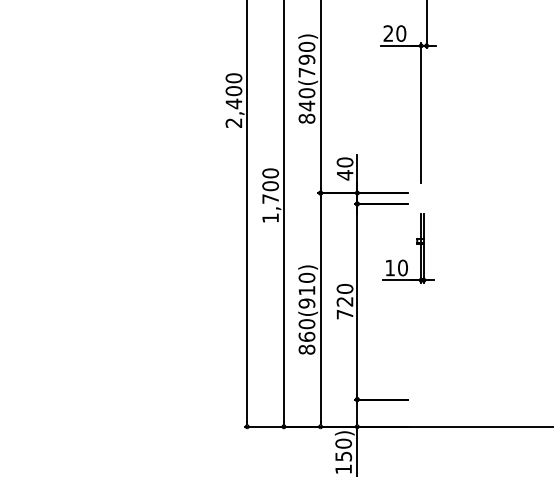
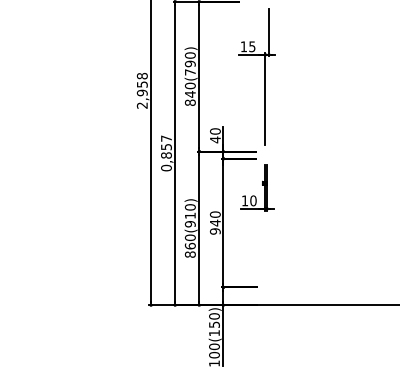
text: (393, 33) -> (247, 46), 20 -> 15
text: (232, 90) -> (141, 84), 2,400 -> 2,958
text: (270, 195) -> (166, 153), 1,700 -> 0,857
text: (343, 306) -> (214, 226), 720 -> 940

